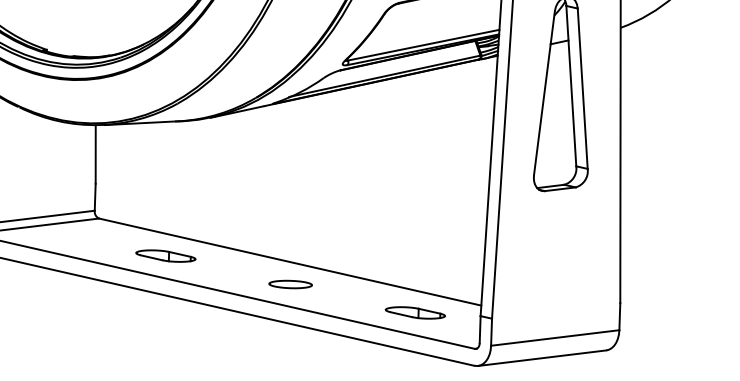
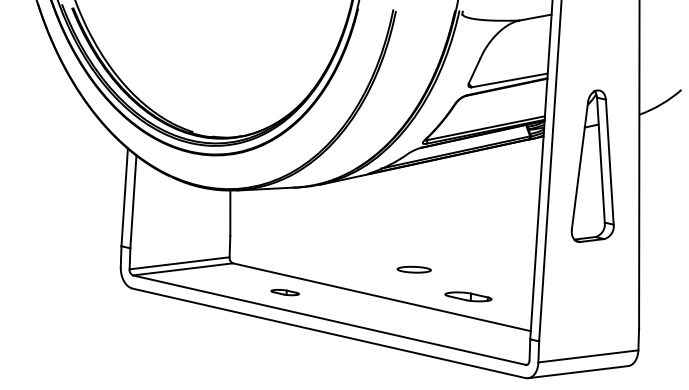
part: (166, 255) -> (285, 292), size x0.6
part: (289, 284) -> (413, 269), moved
part: (415, 312) -> (468, 296), moved

